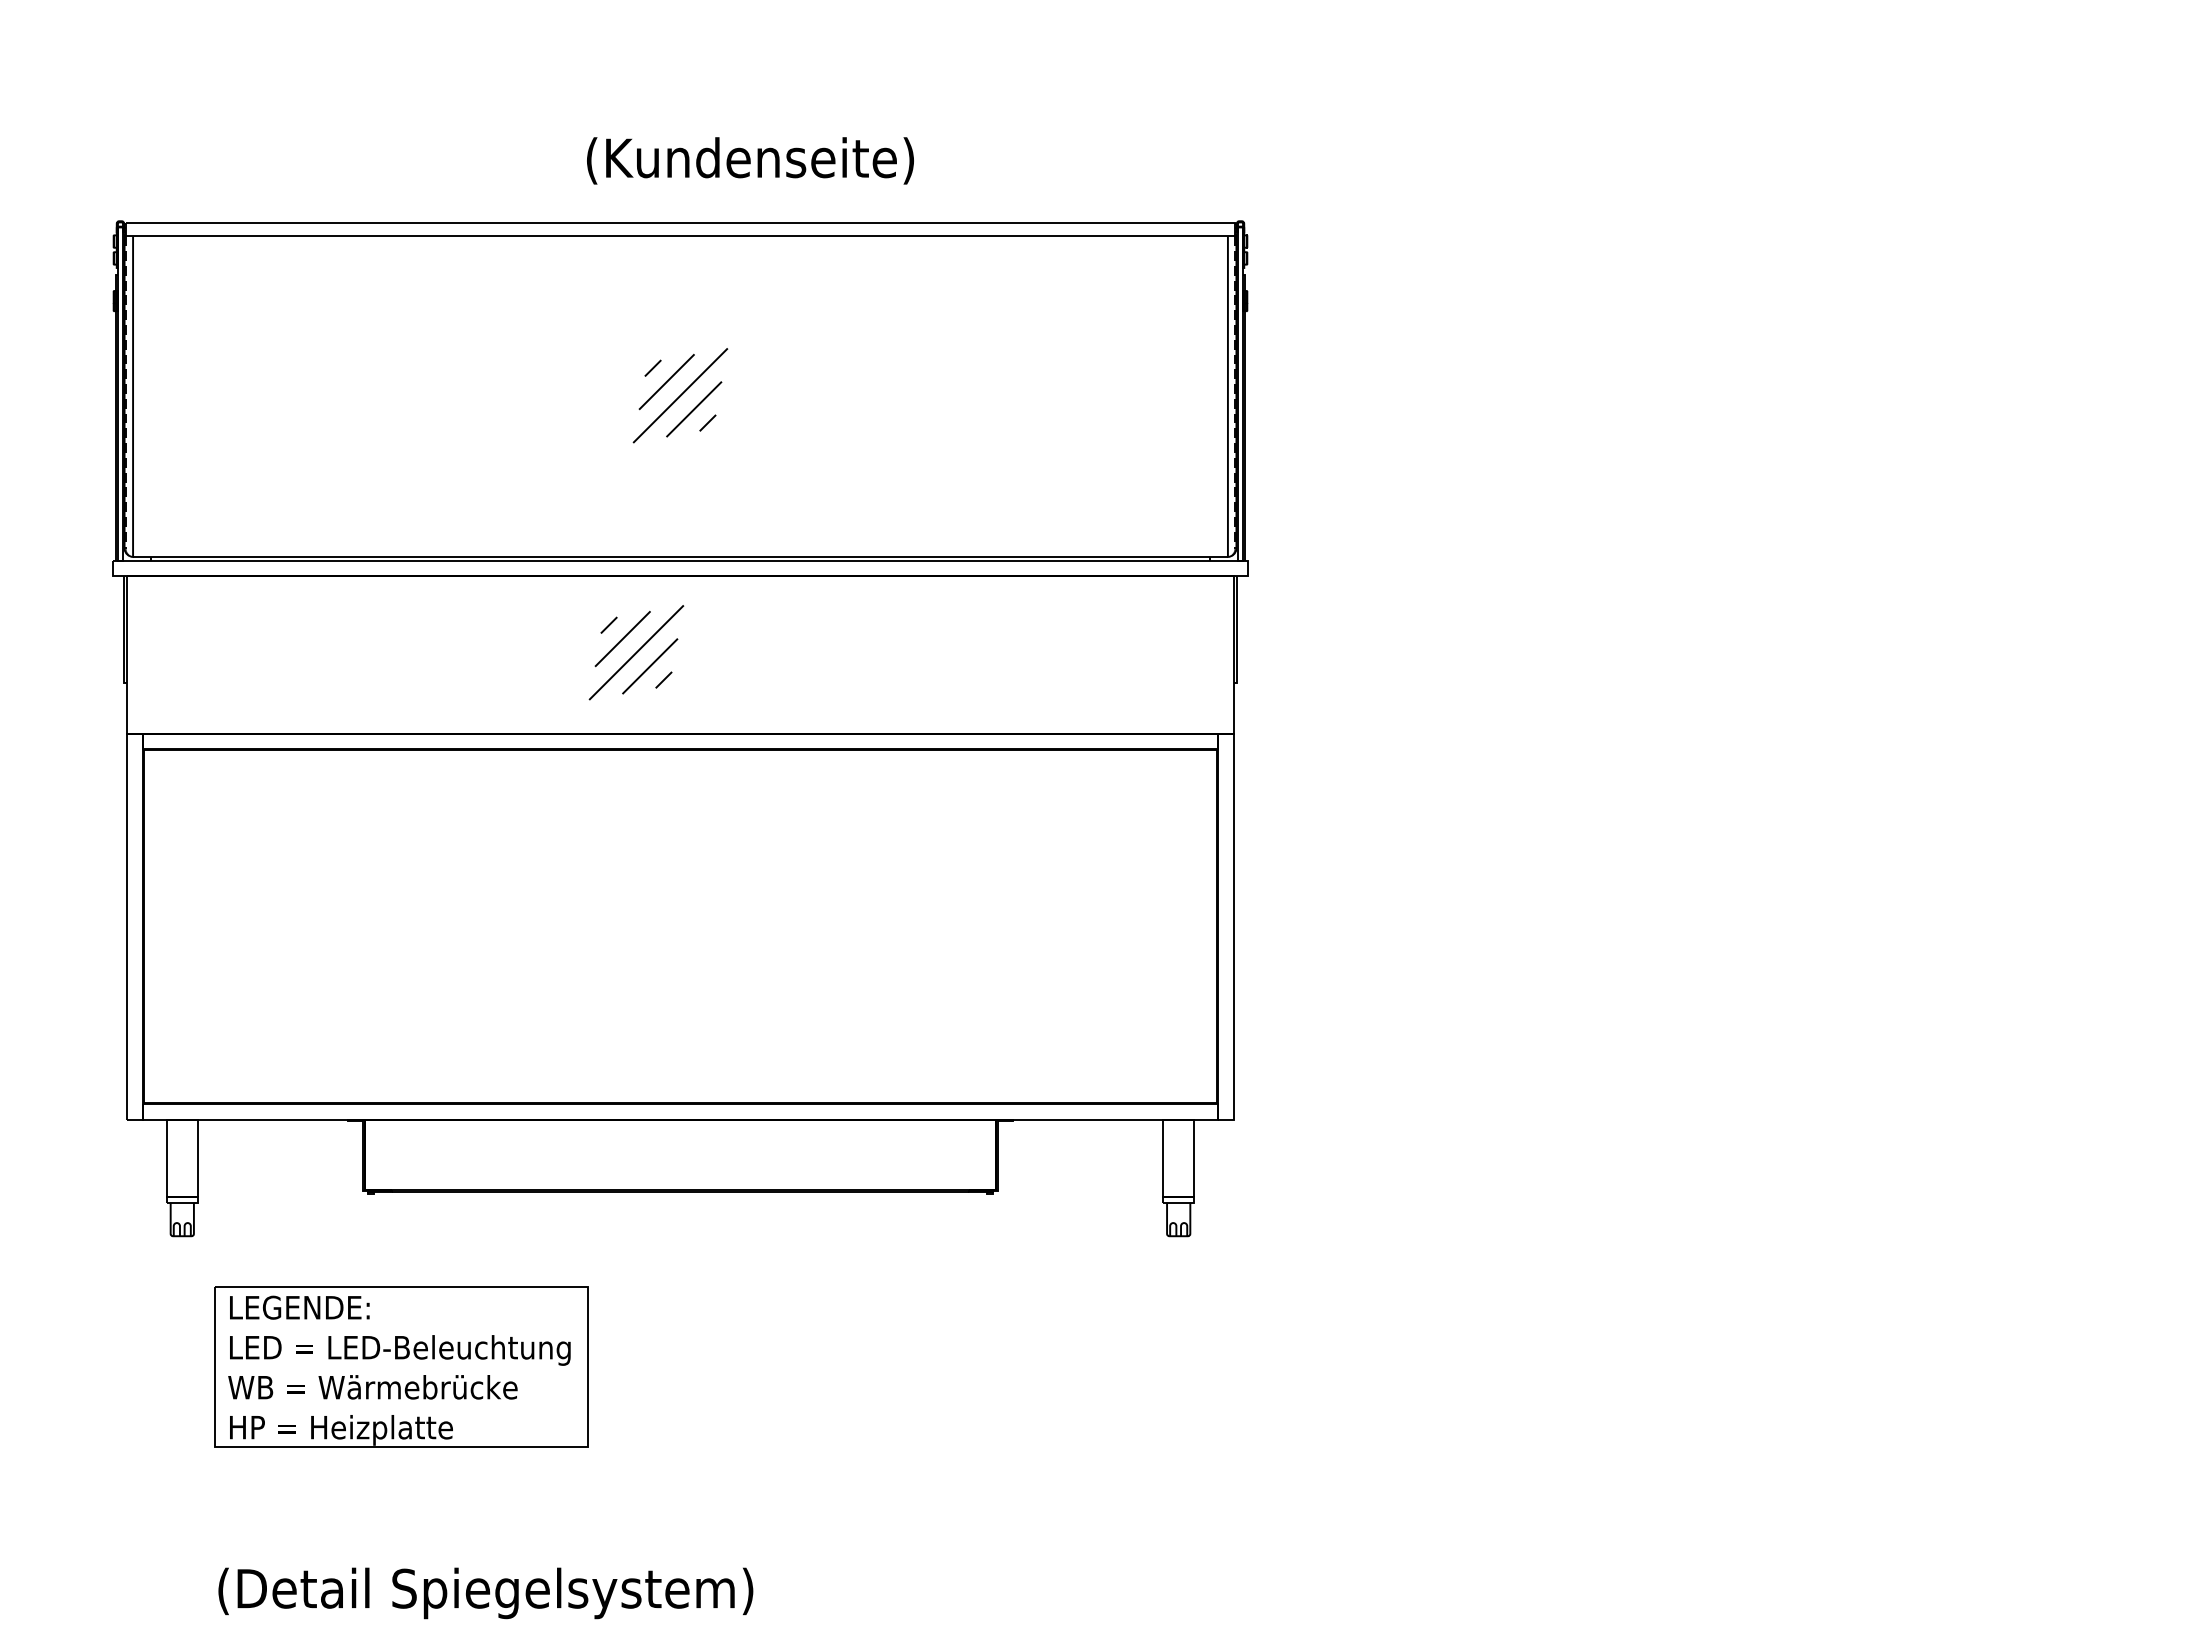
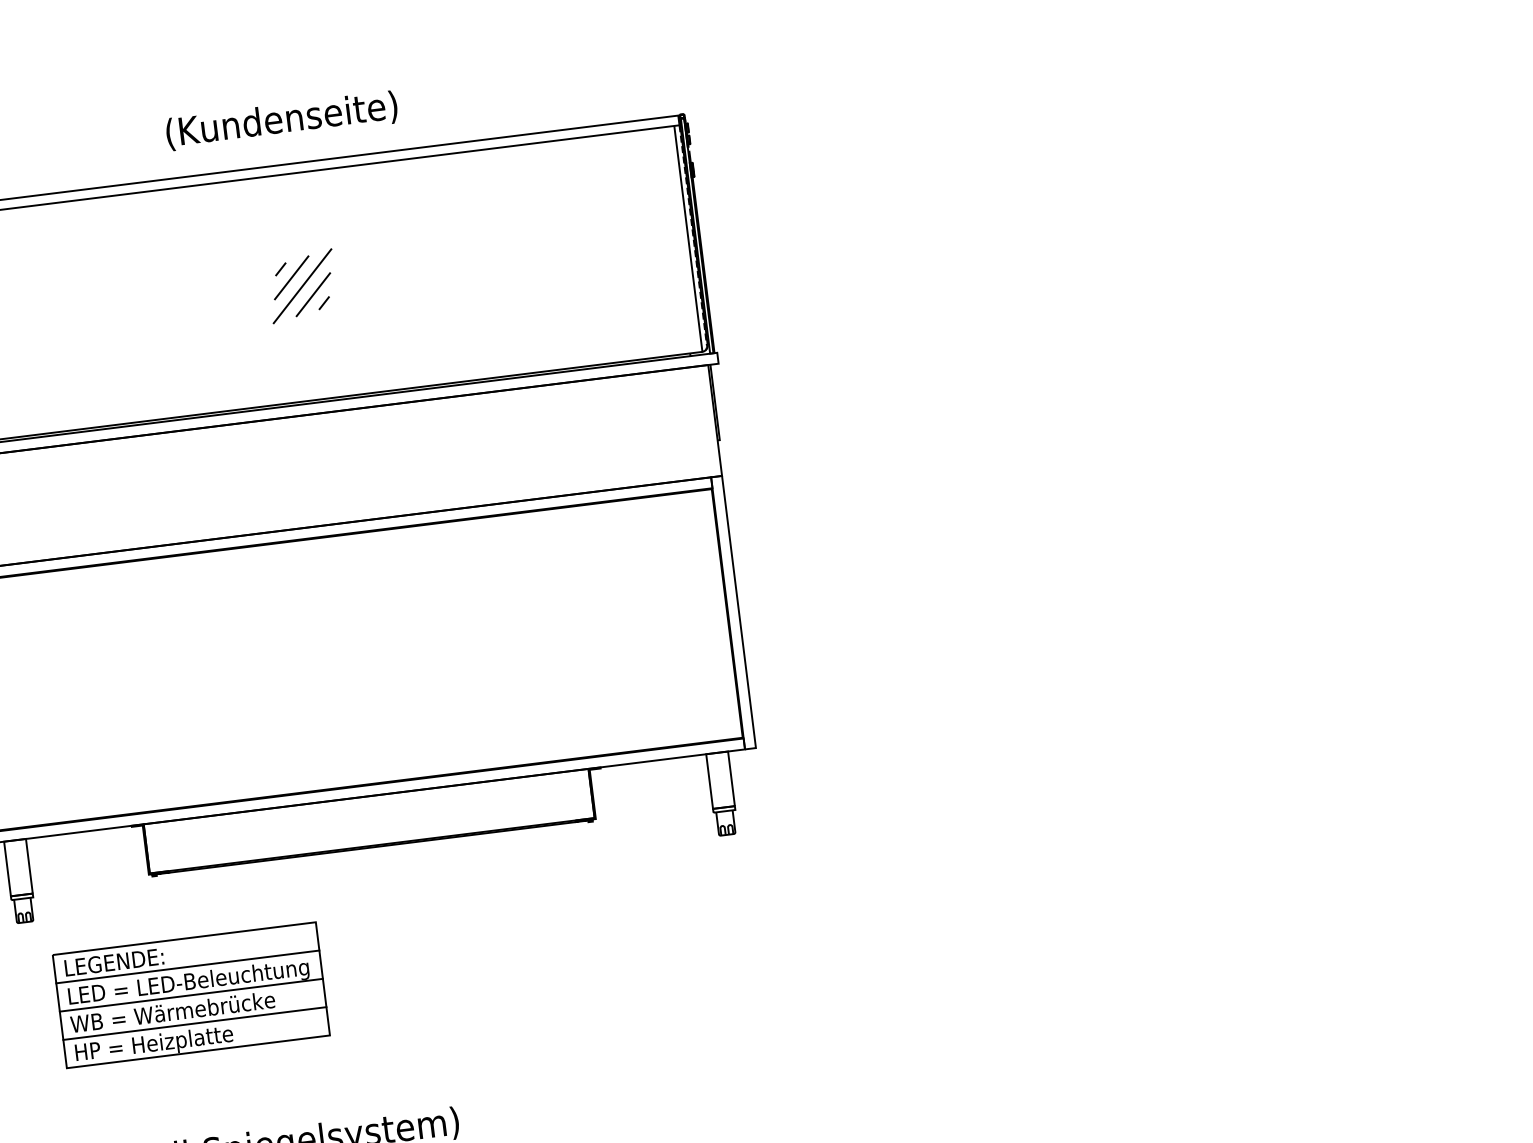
text: (750, 160) -> (281, 120), moved
part: (636, 652) -> (294, 471), removed
line: (401, 1326) -> (187, 966), added
line: (401, 1367) -> (191, 995), added
line: (401, 1407) -> (194, 1023), added

